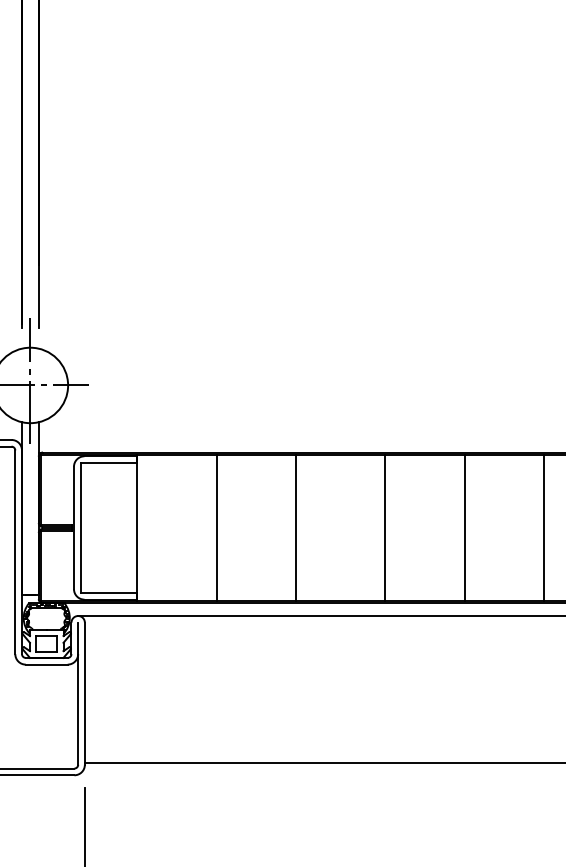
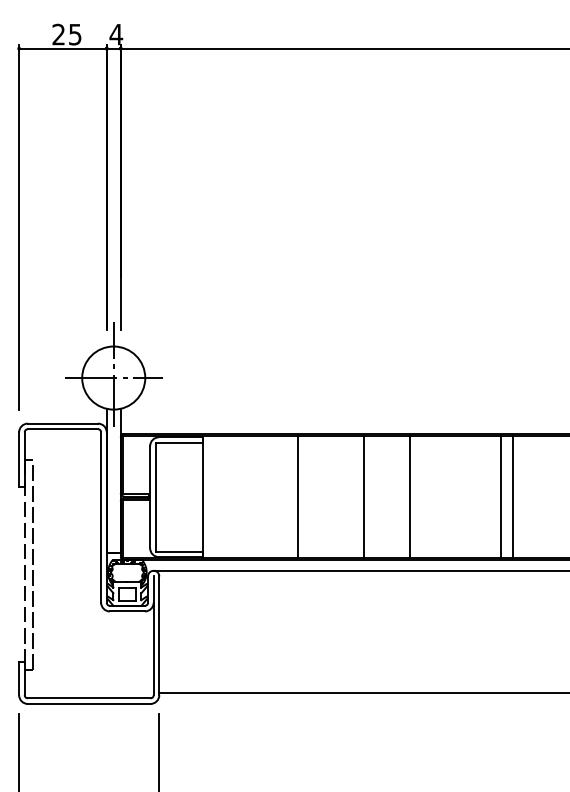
line: (216, 528) -> (298, 497), moved
line: (295, 528) -> (363, 497), moved
line: (464, 528) -> (500, 497), moved
line: (544, 528) -> (513, 497), moved

